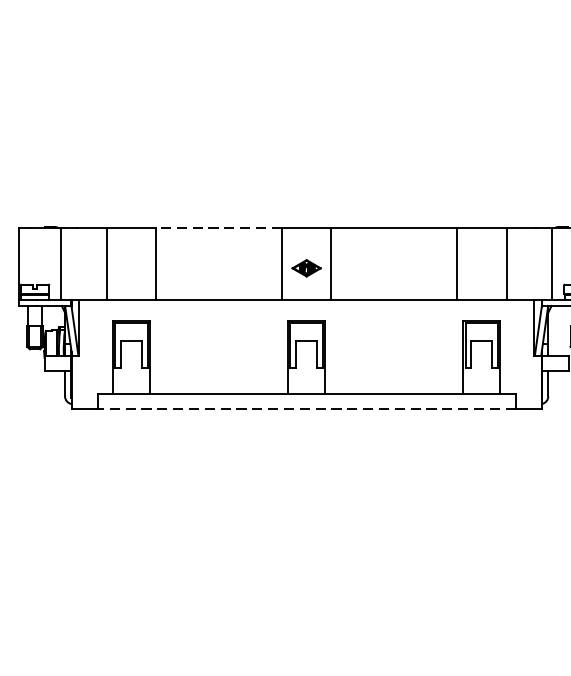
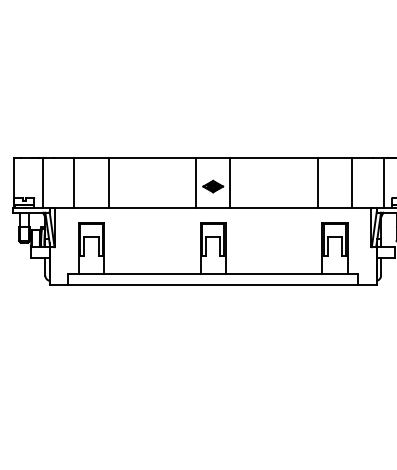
line: (219, 227) -> (152, 158), dashed -> solid
line: (305, 409) -> (212, 284), dashed -> solid

